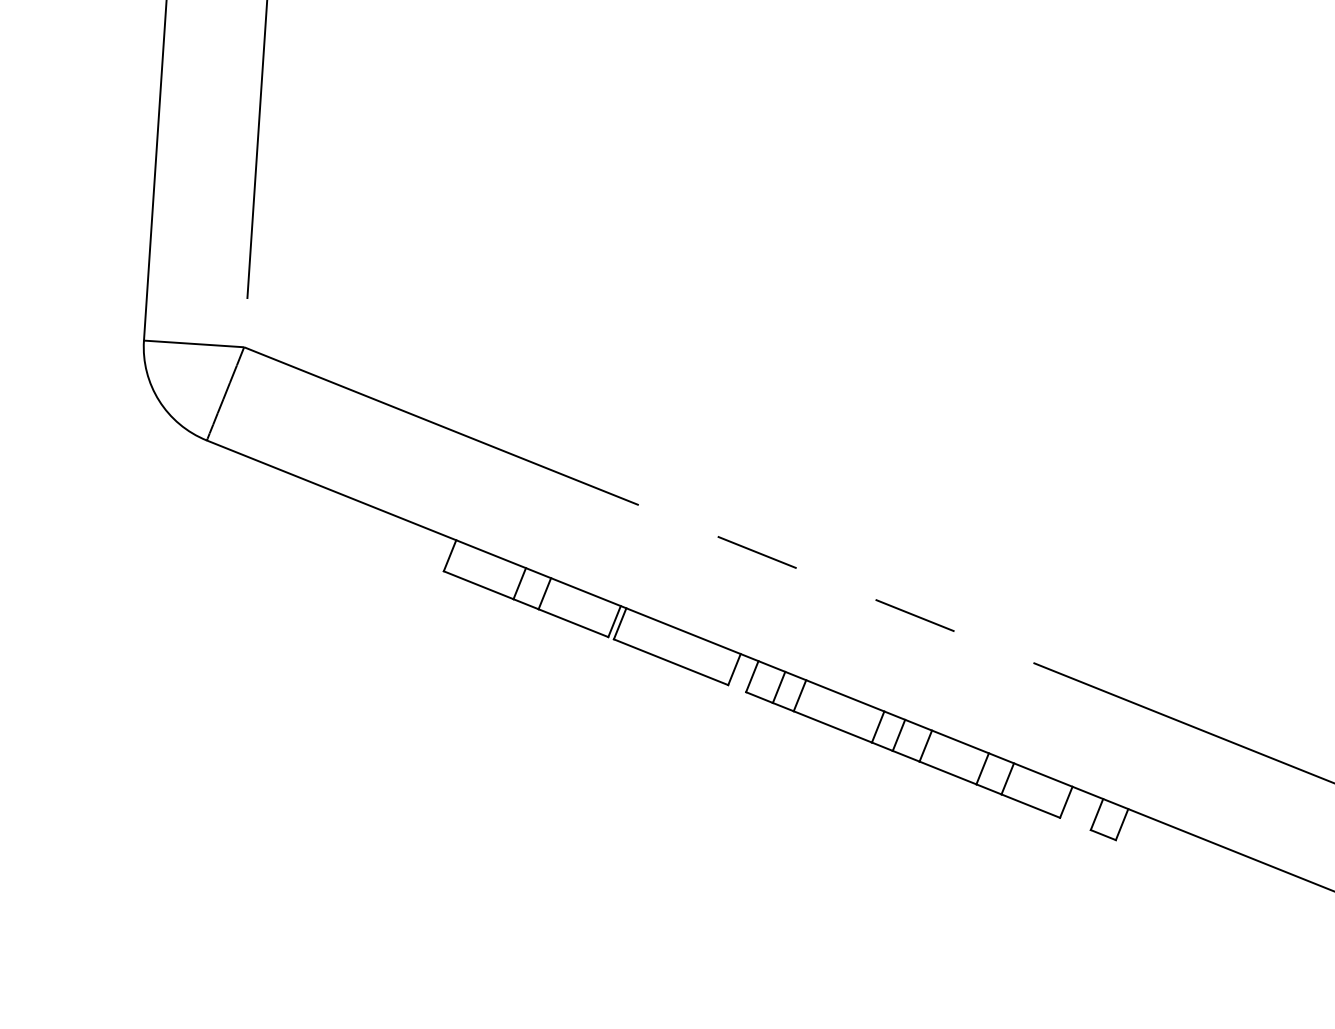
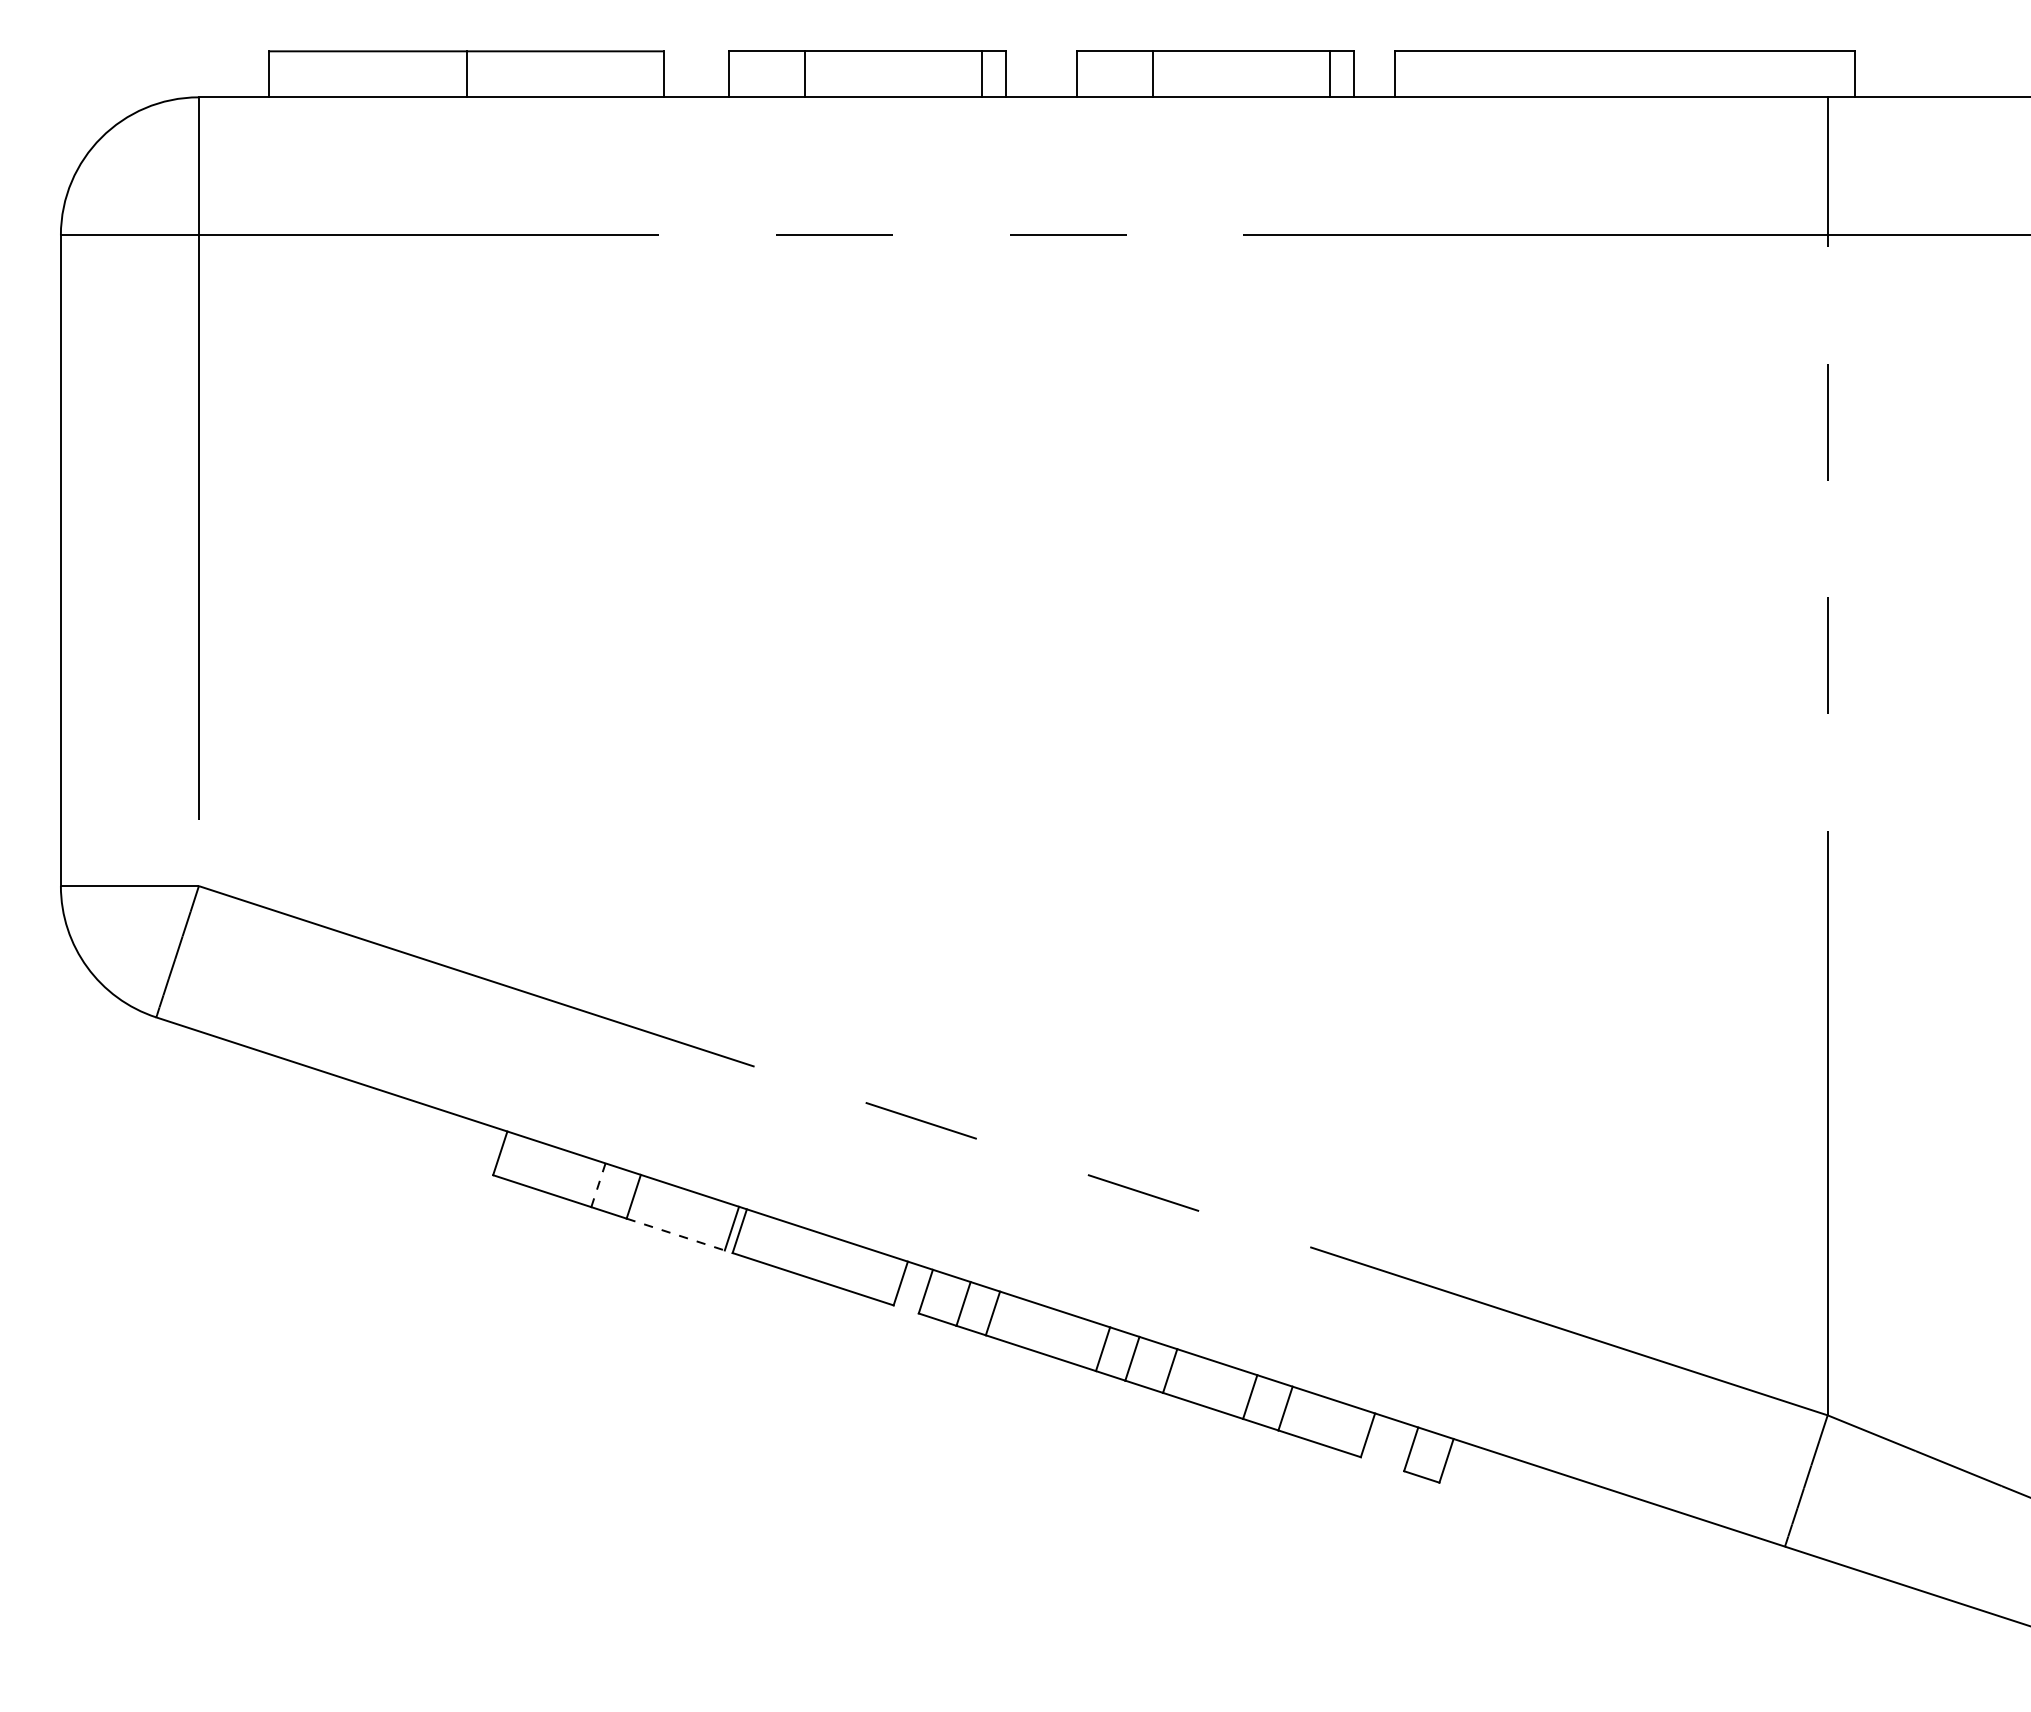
line: (519, 583) -> (598, 1184), solid -> dashed
line: (573, 623) -> (675, 1234), solid -> dashed

